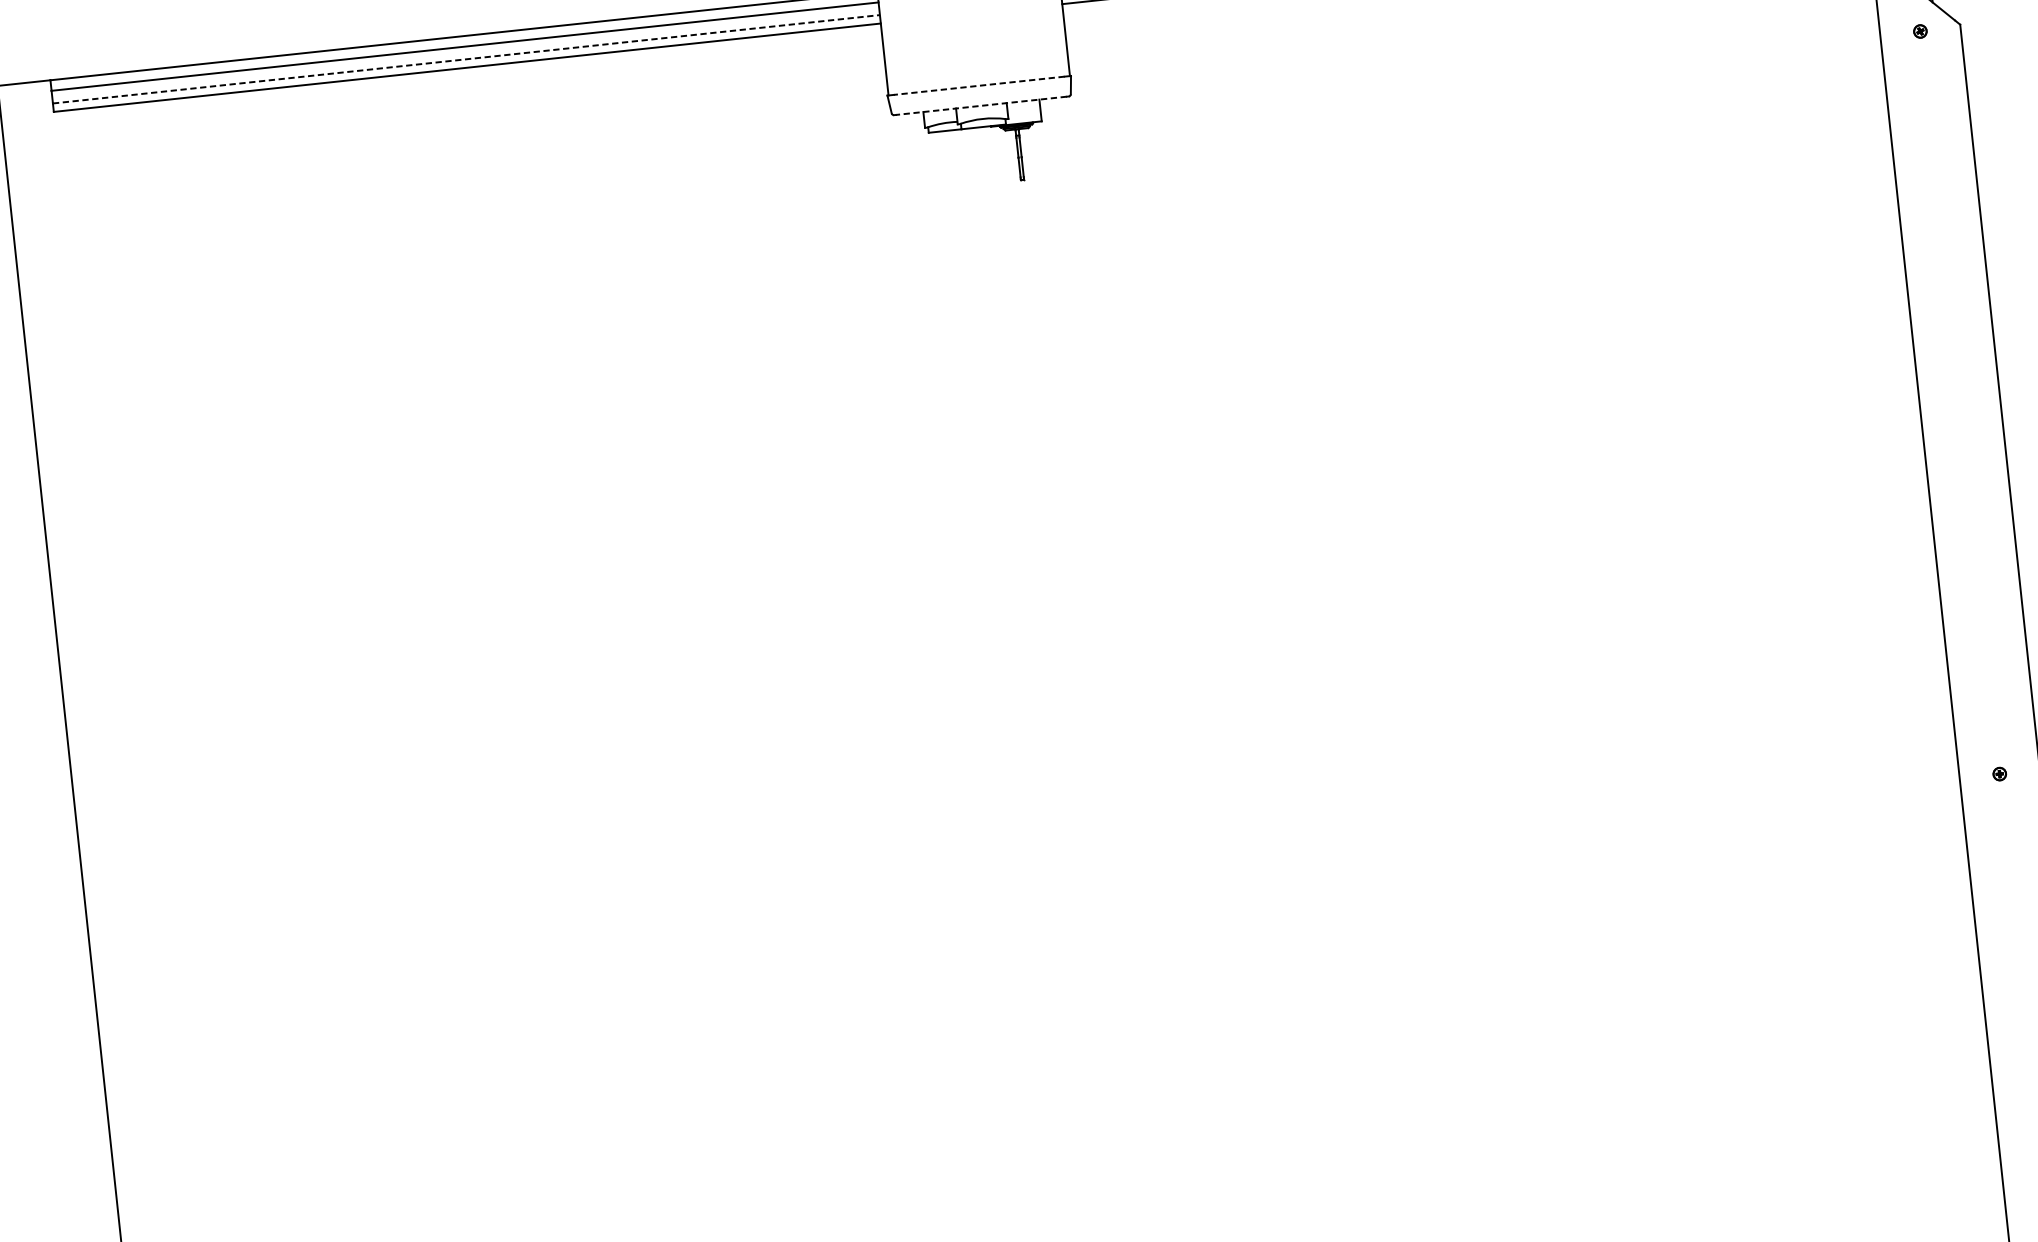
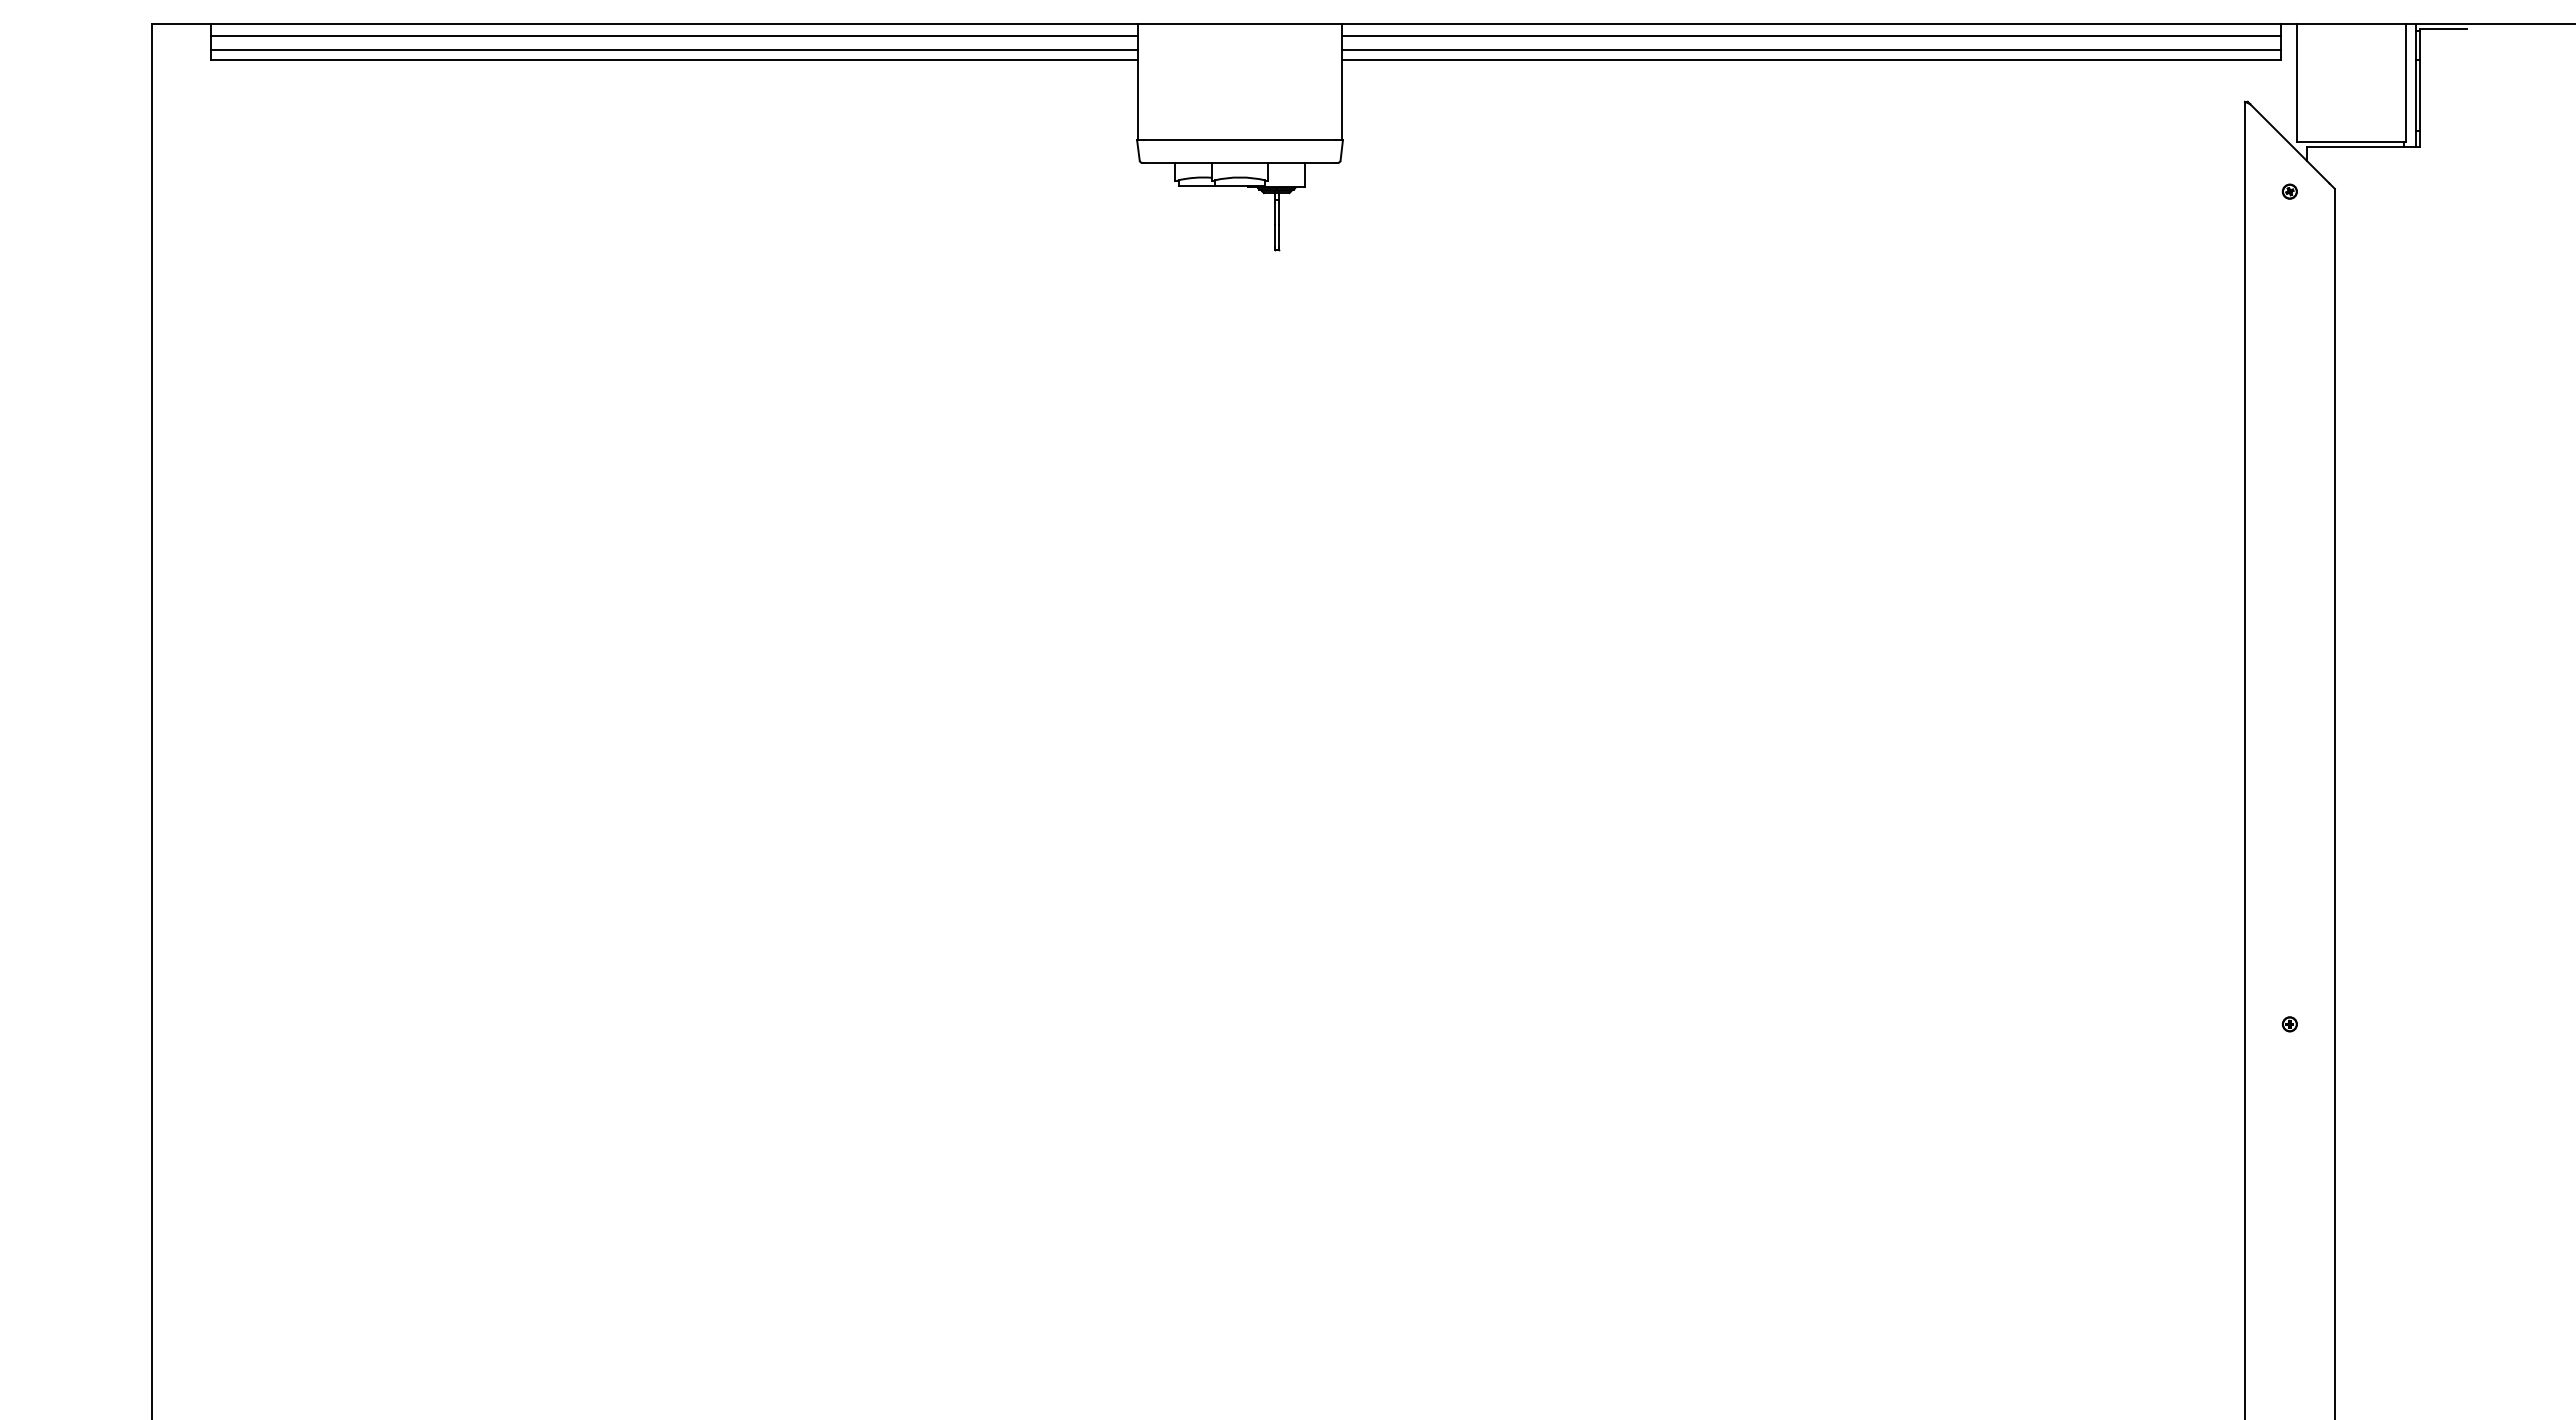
line: (466, 59) -> (674, 50), dashed -> solid
line: (979, 85) -> (1240, 140), dashed -> solid
line: (981, 105) -> (1240, 162), dashed -> solid

